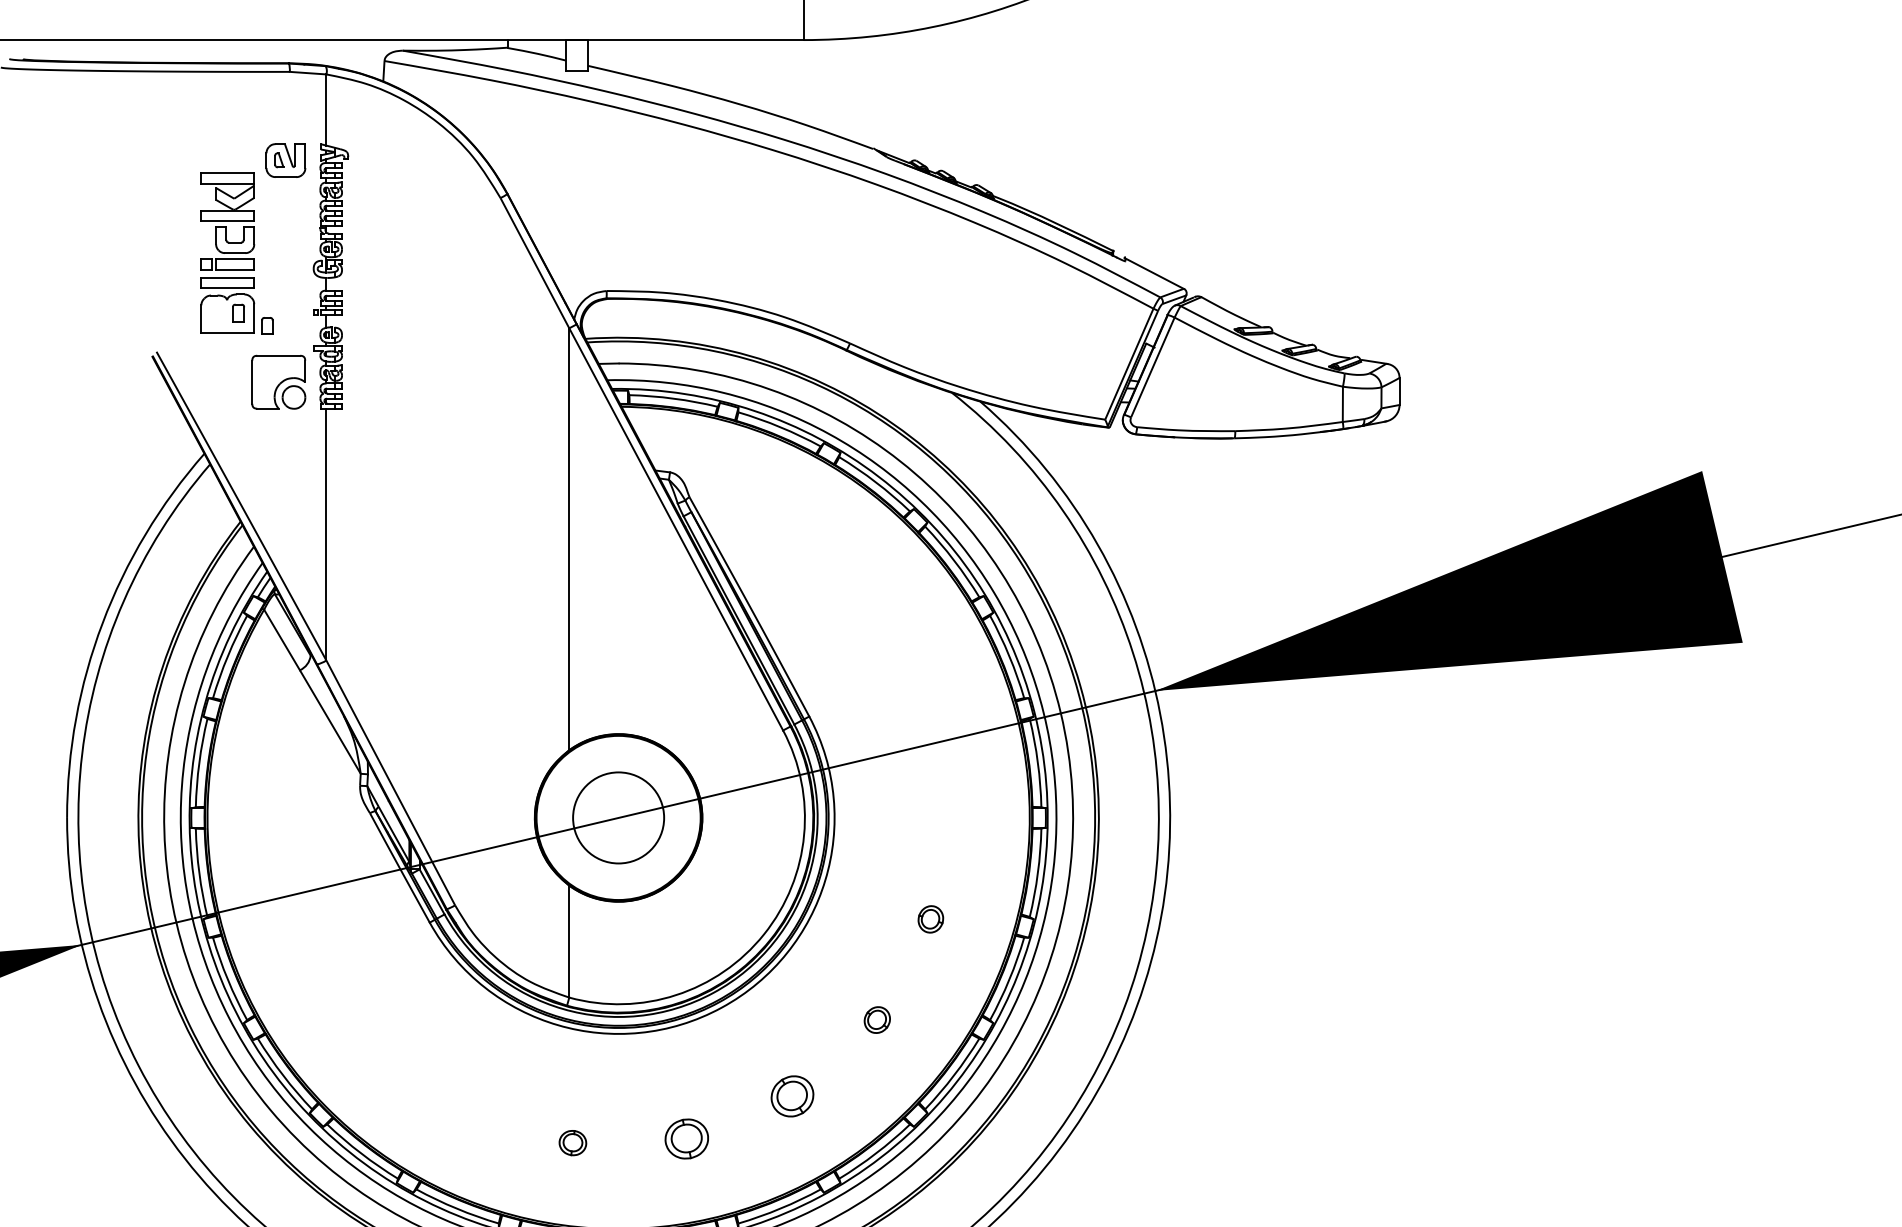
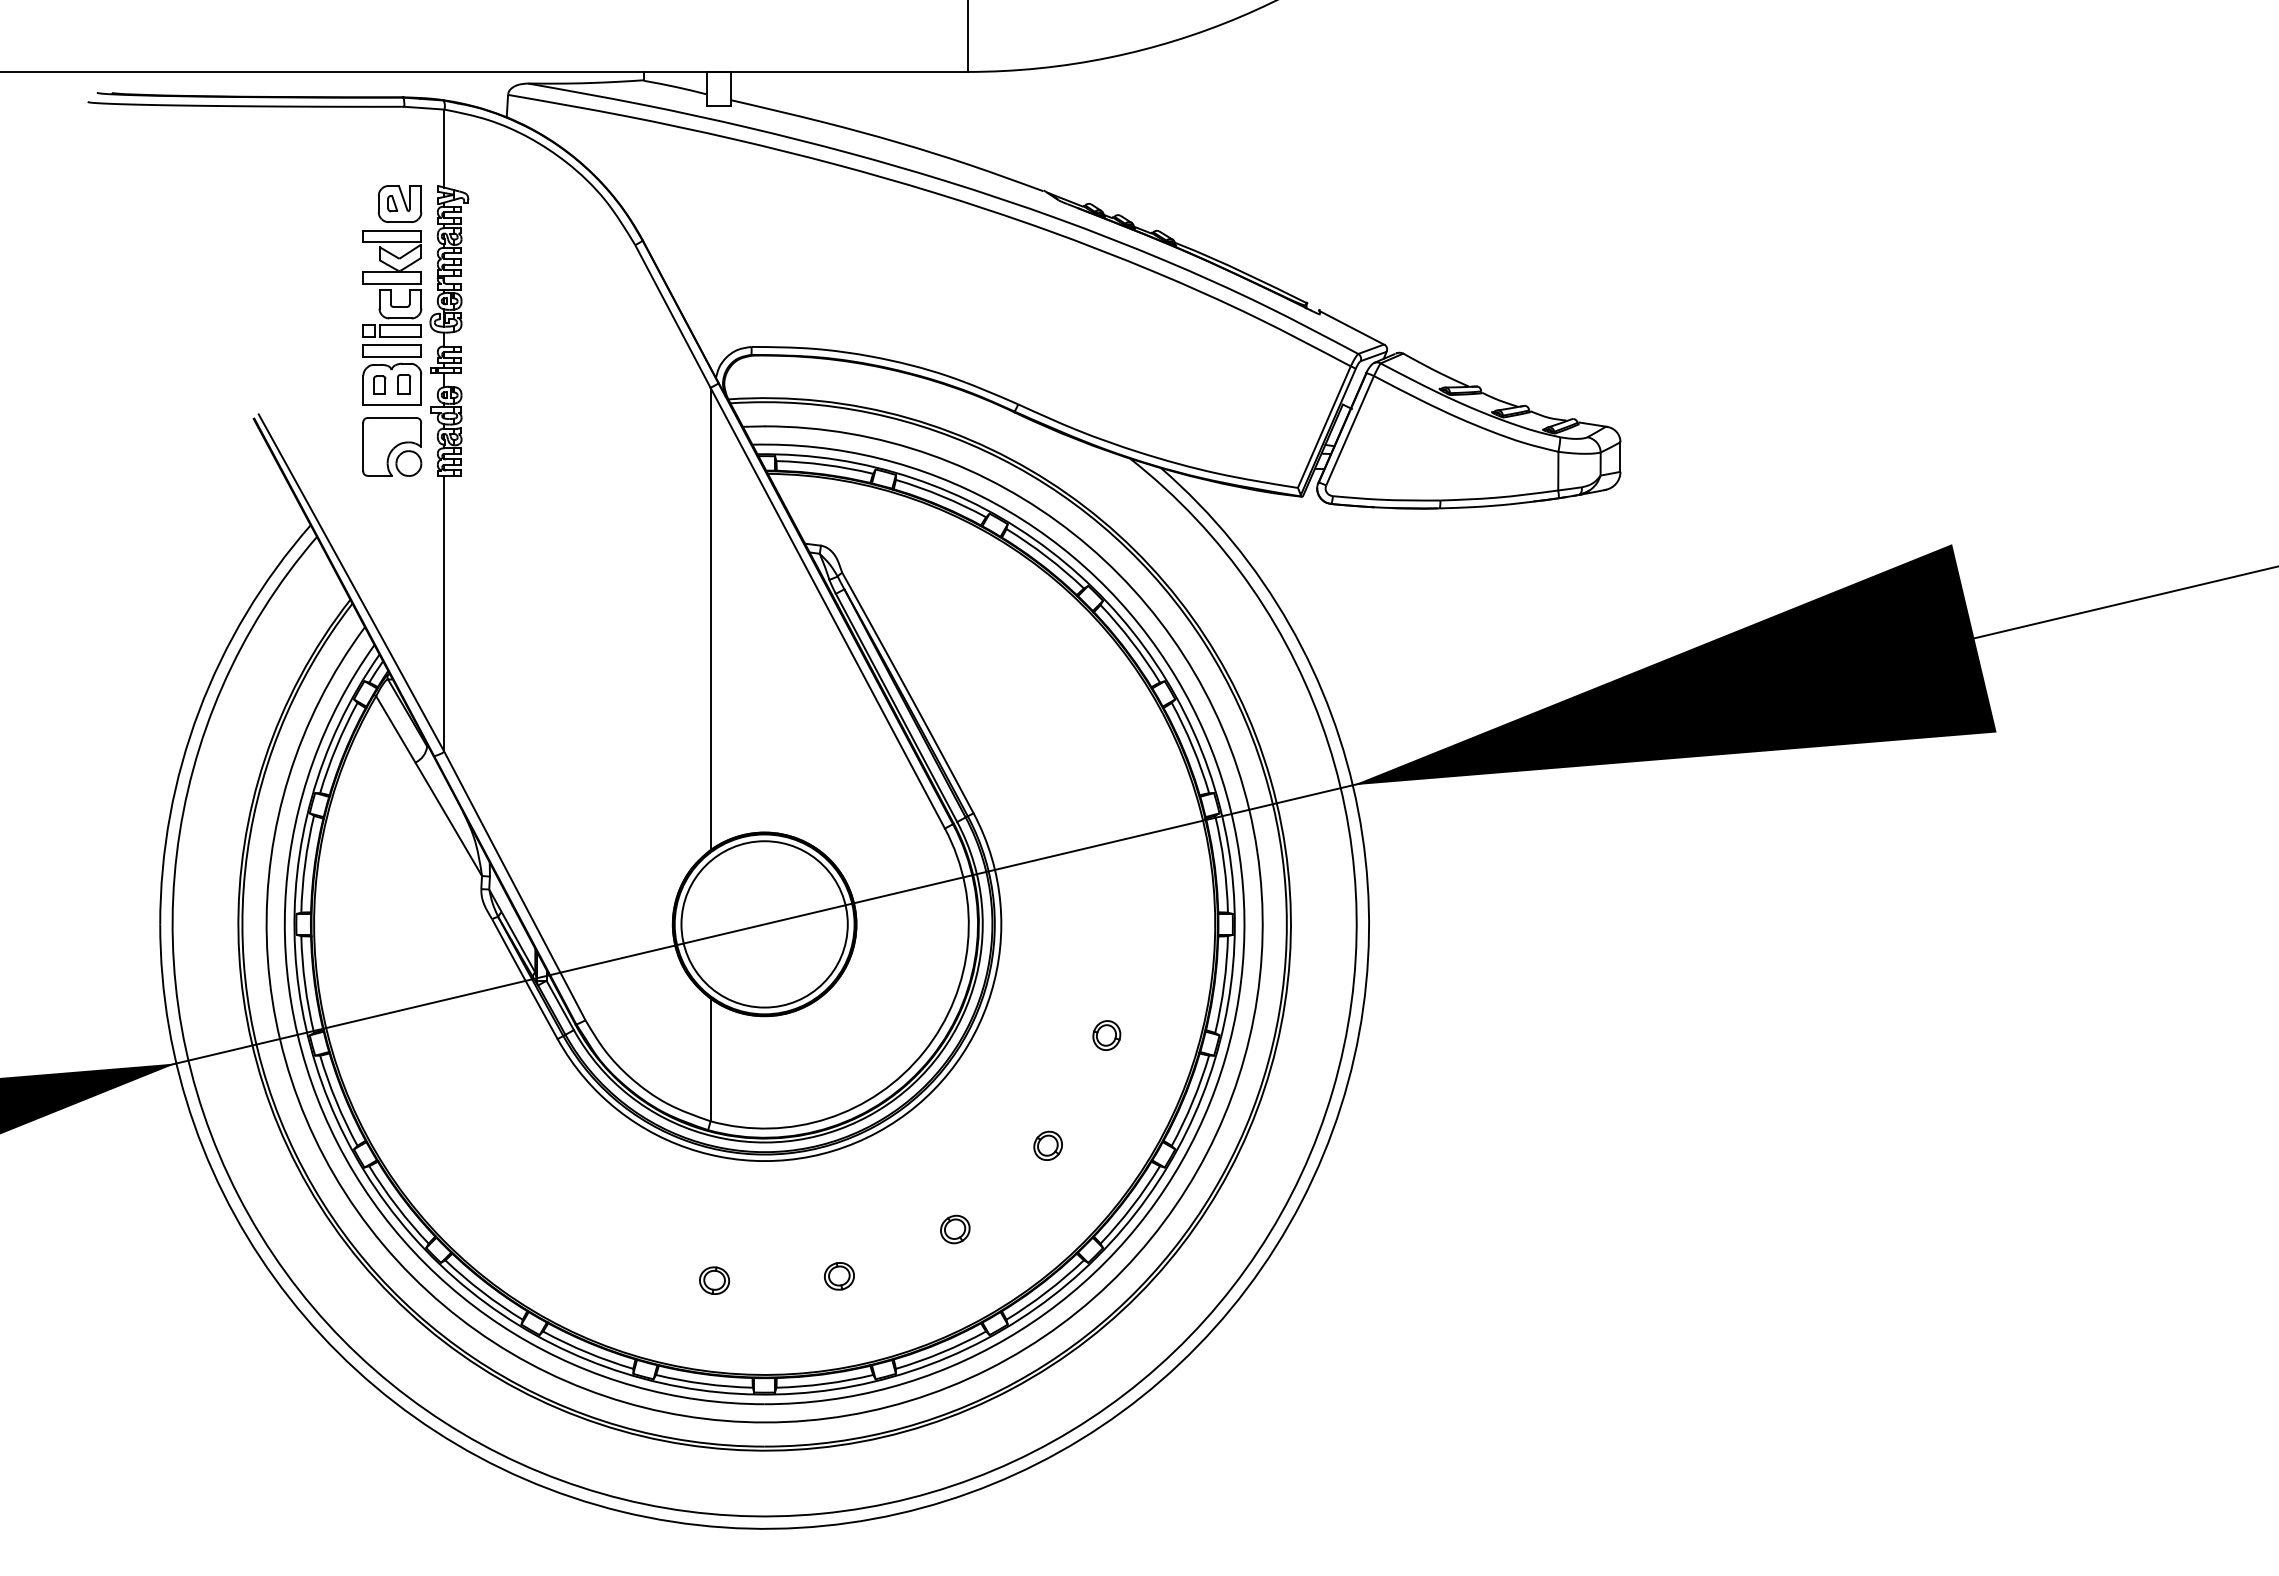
part: (227, 252) -> (392, 317), moved
circle: (618, 818) -> (764, 924), size x1.67
part: (792, 1096) -> (955, 1229), size x0.62
part: (686, 1139) -> (839, 1276), size x0.62

